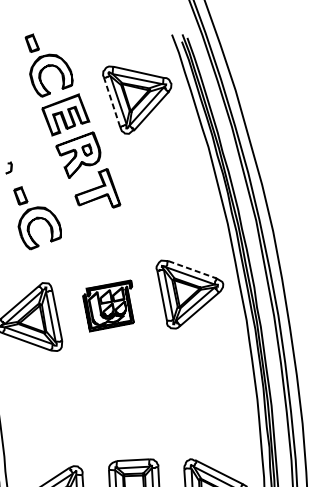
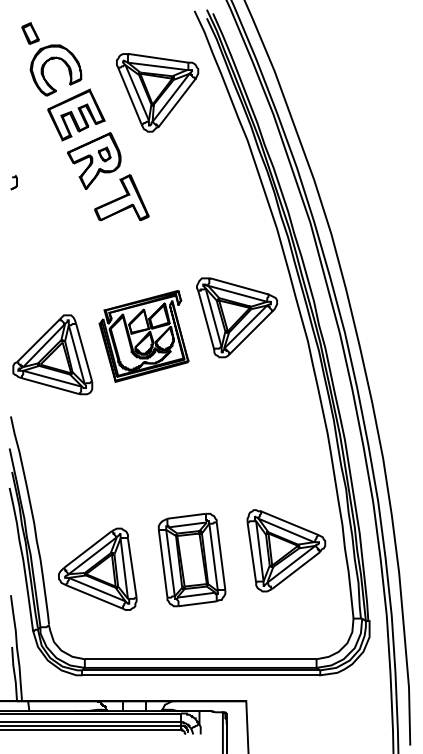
line: (111, 101) -> (129, 95), dashed -> solid
part: (36, 219) -> (51, 240), removed
line: (193, 269) -> (240, 286), dashed -> solid
part: (108, 305) -> (143, 336), size x1.43

